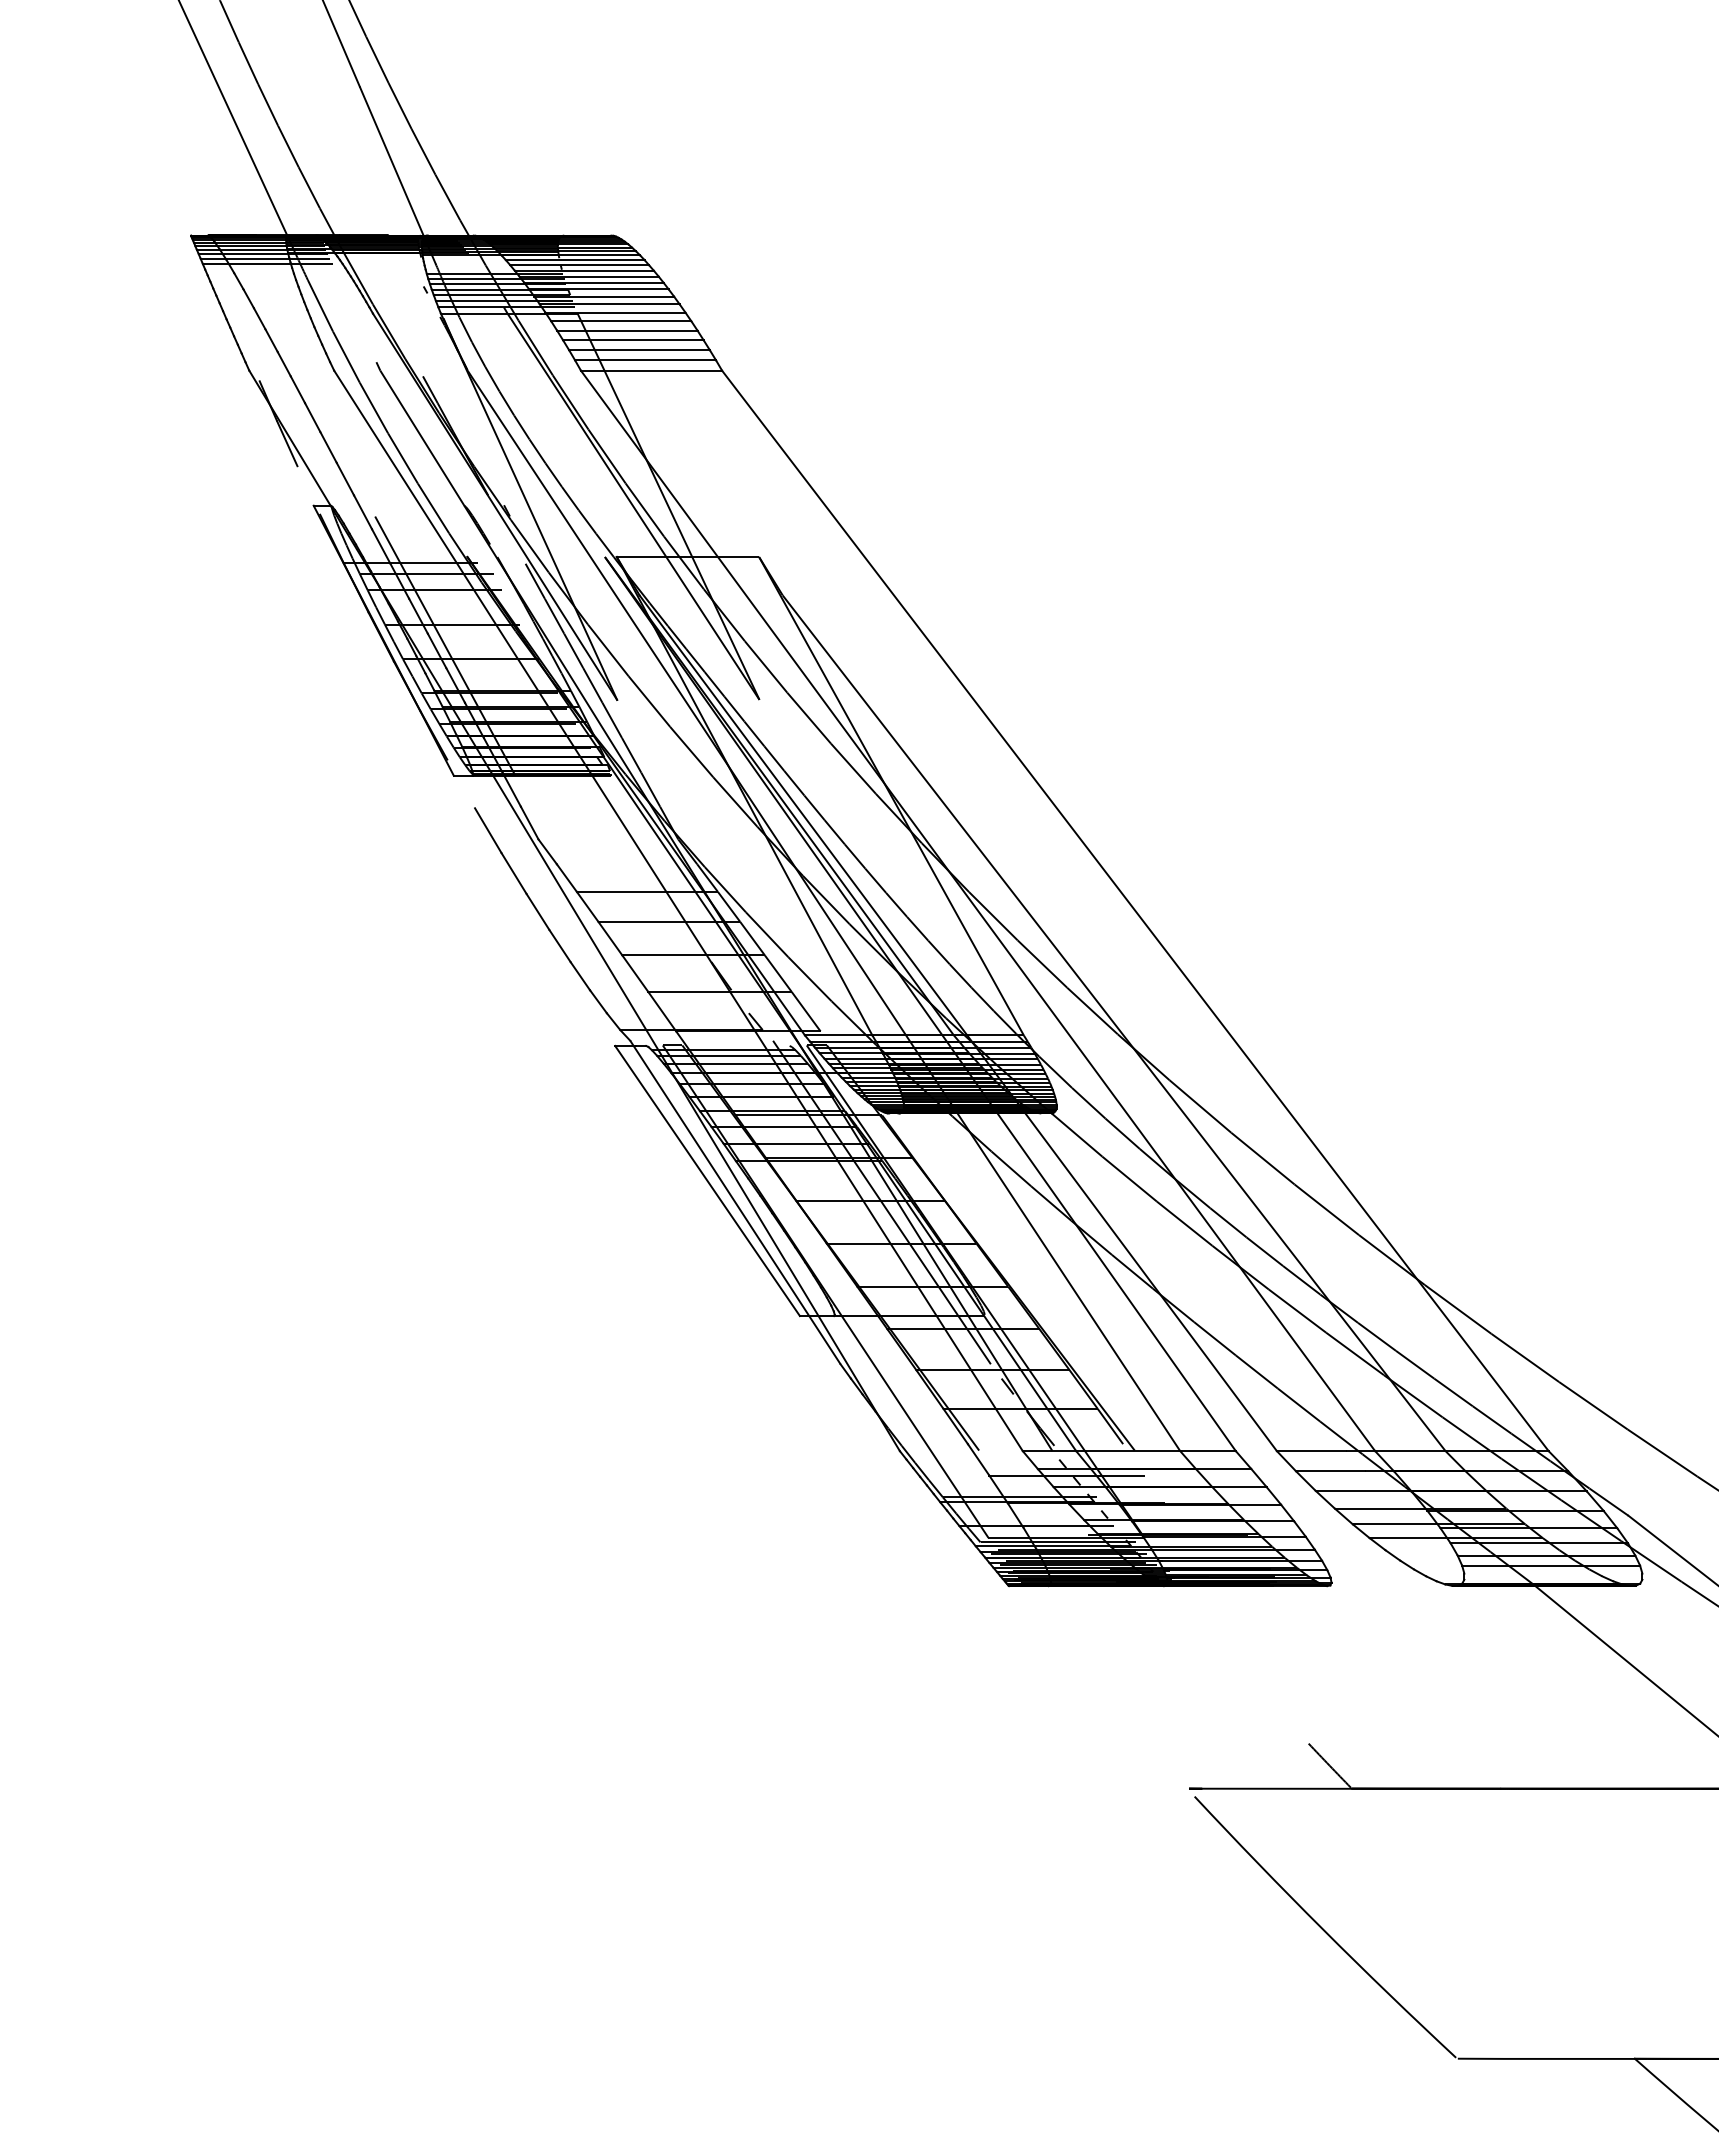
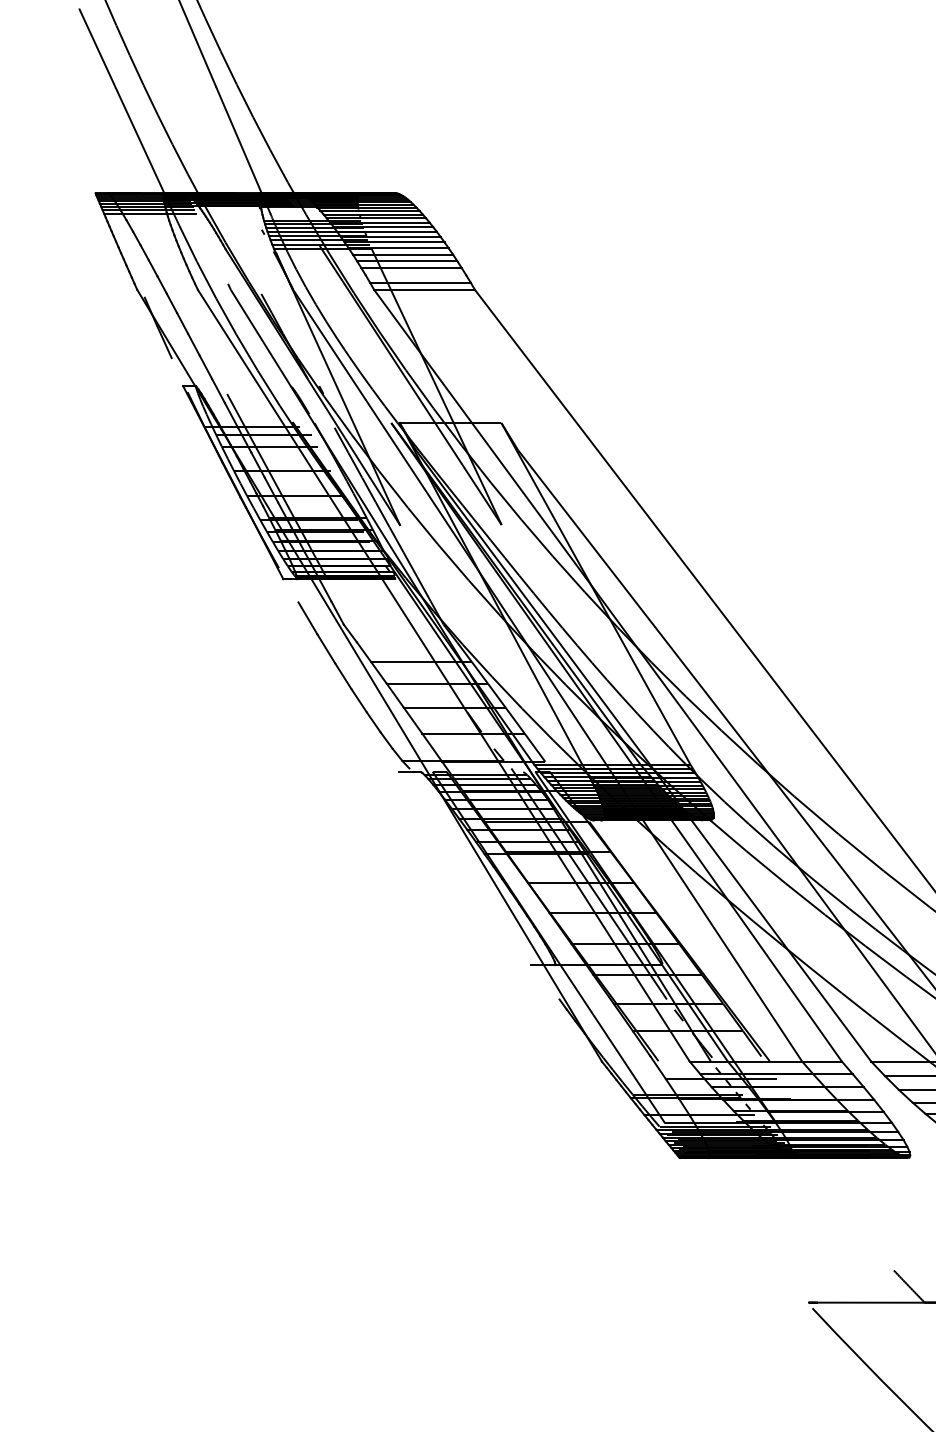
line: (639, 350) -> (415, 275), removed
line: (707, 1180) -> (464, 868), removed
line: (735, 1202) -> (484, 883), removed

